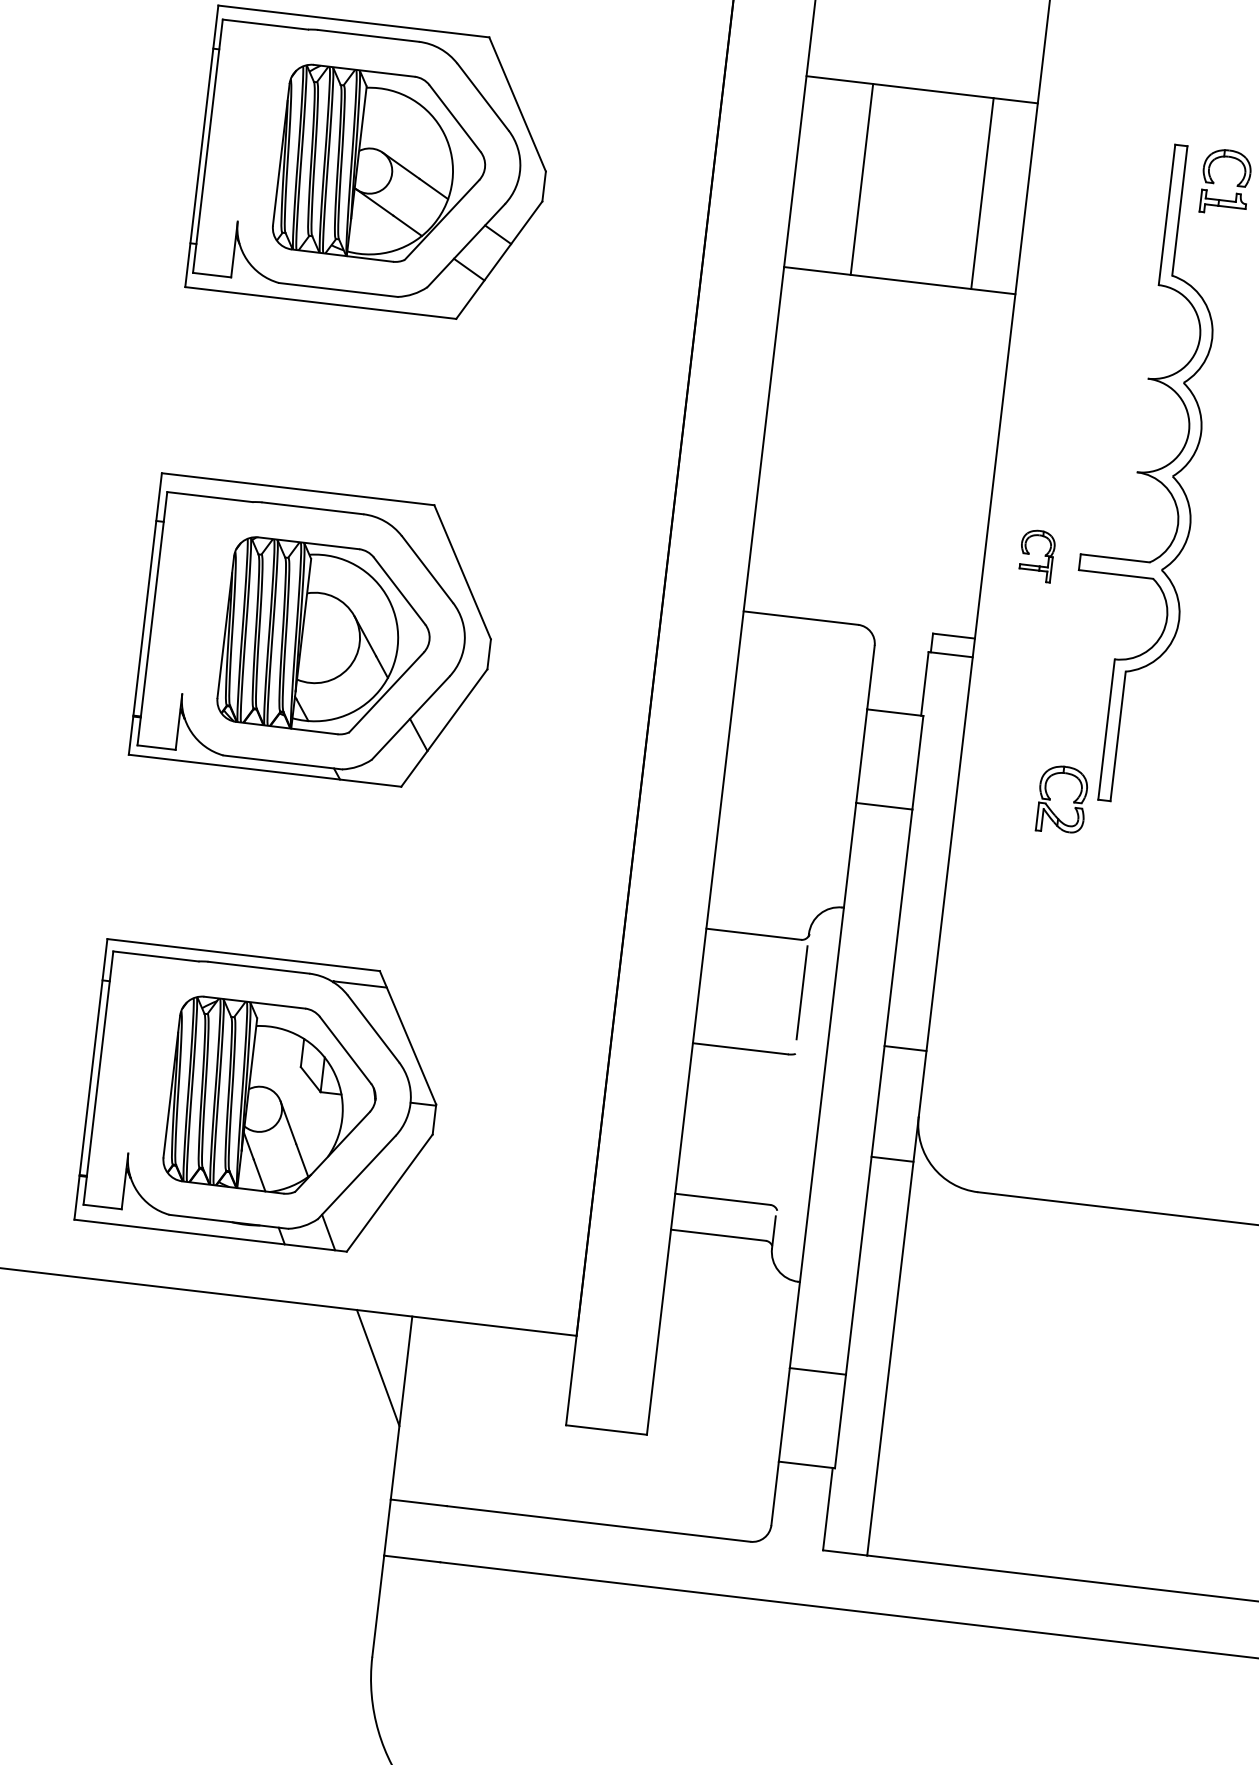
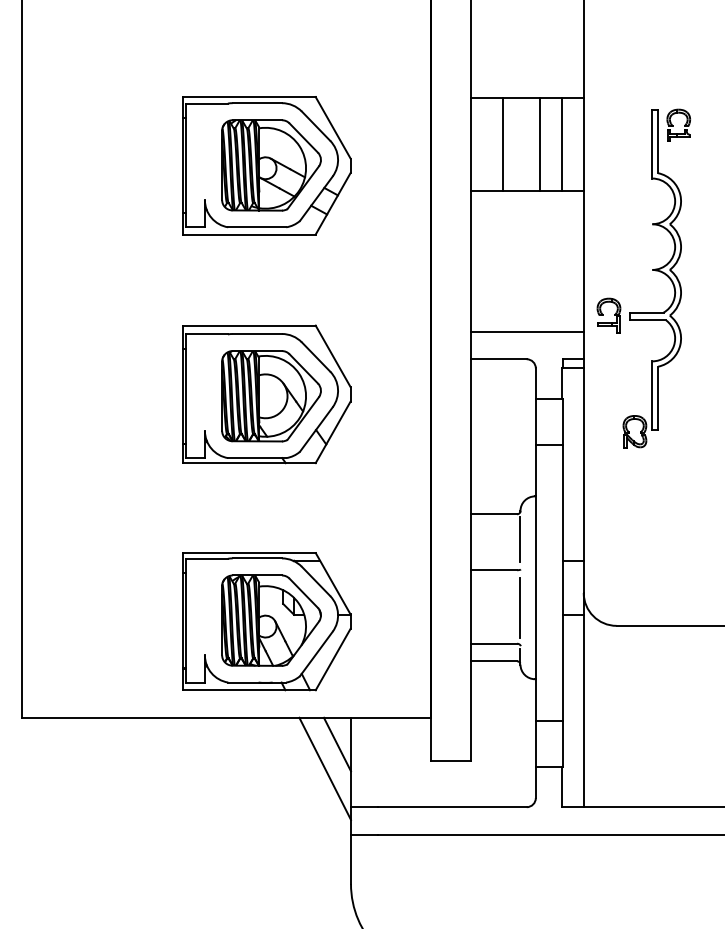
line: (936, 188) -> (539, 144), added
part: (1036, 554) -> (608, 315), size x1.43
line: (864, 567) -> (526, 331), added
line: (785, 1131) -> (520, 607), added
line: (347, 1414) -> (325, 768), added

